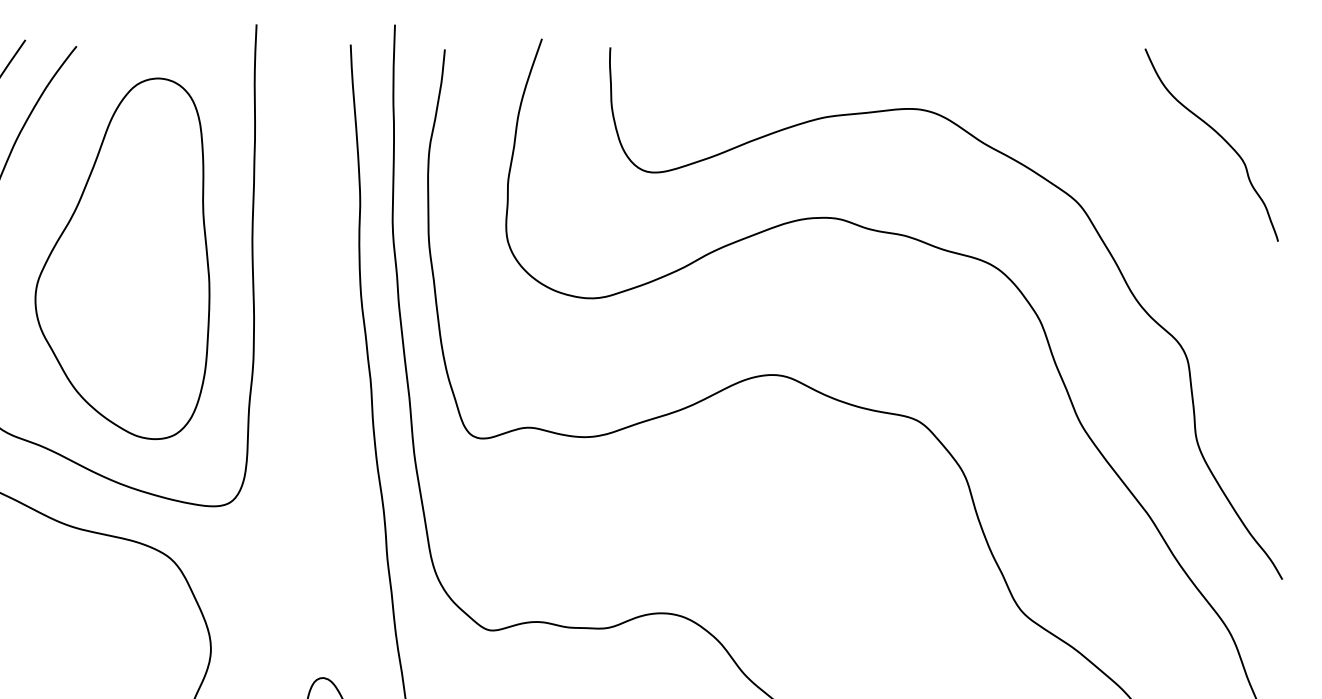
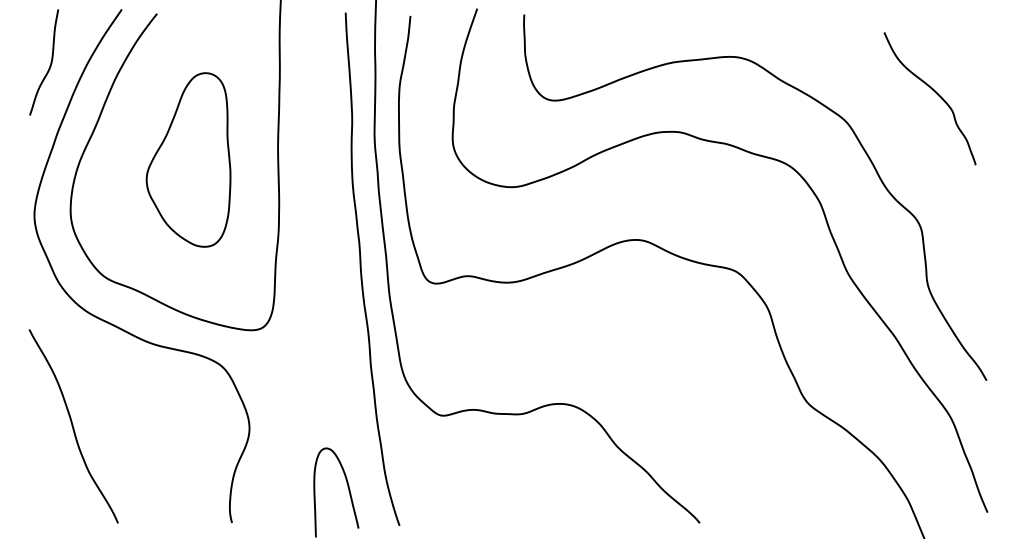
curve: (1218, 136) -> (934, 92), moved
part: (122, 258) -> (188, 159), size x0.7

